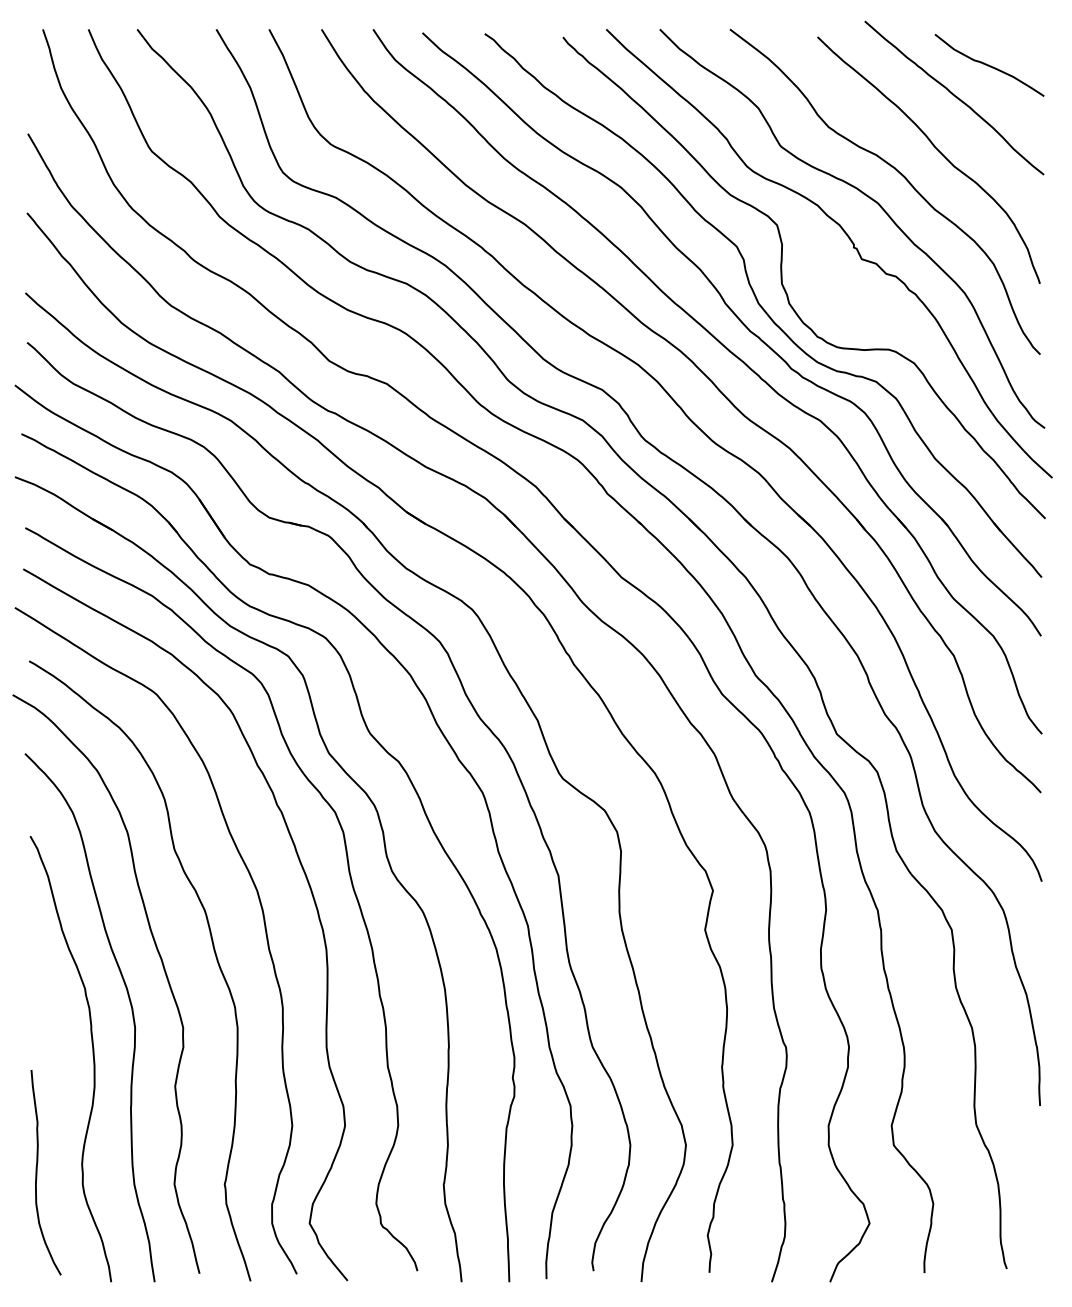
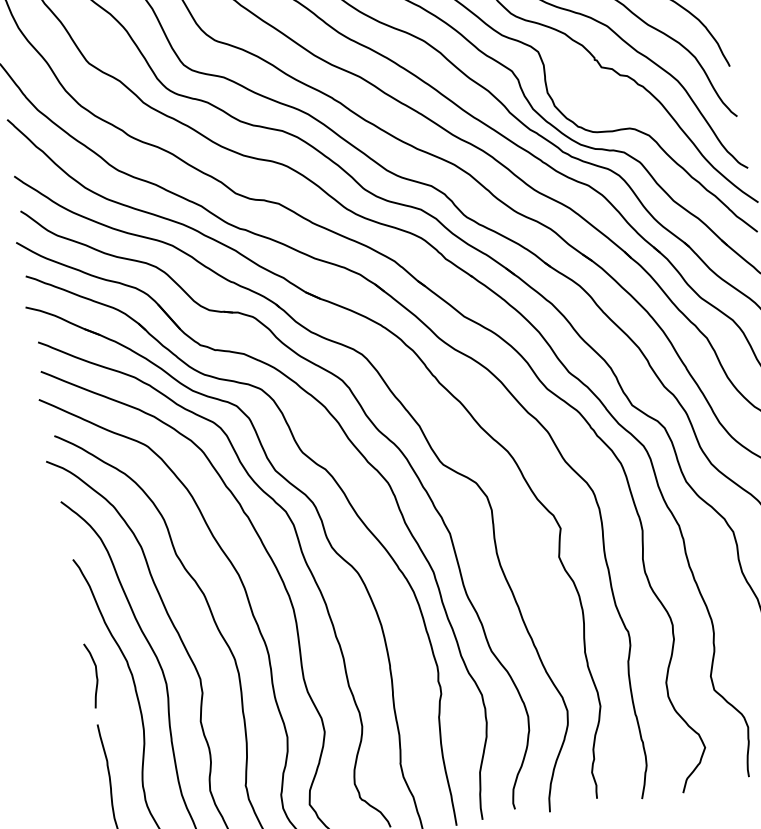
curve: (39, 1001) -> (96, 675), added

